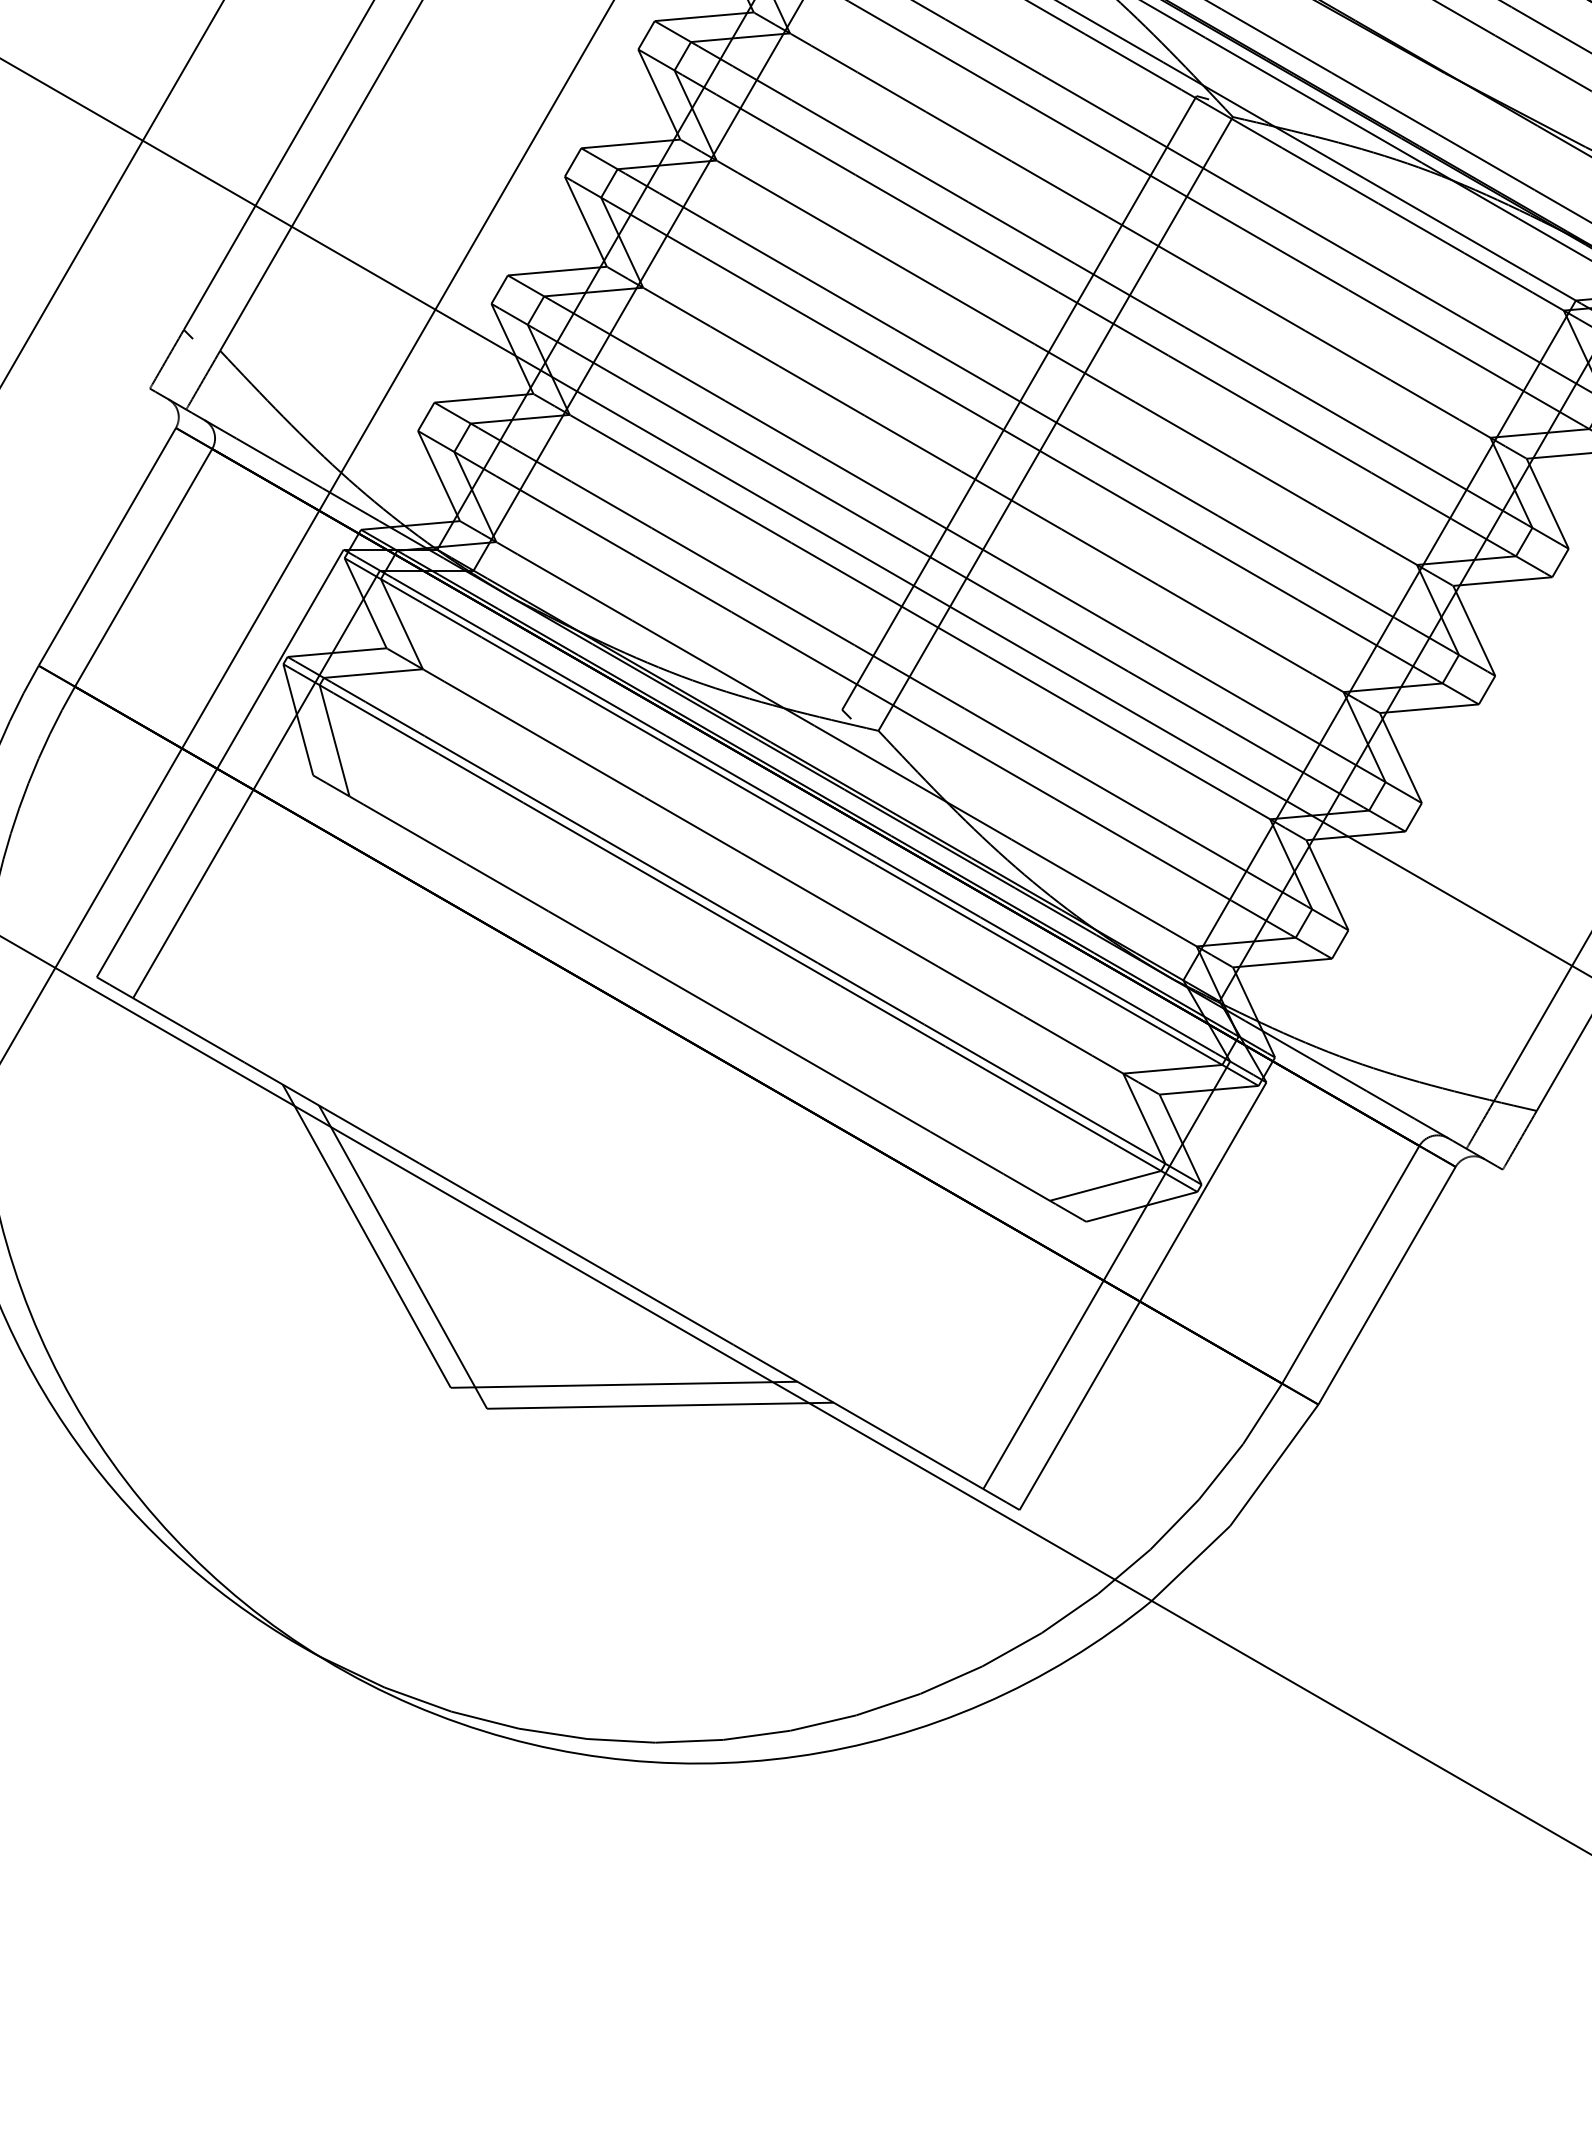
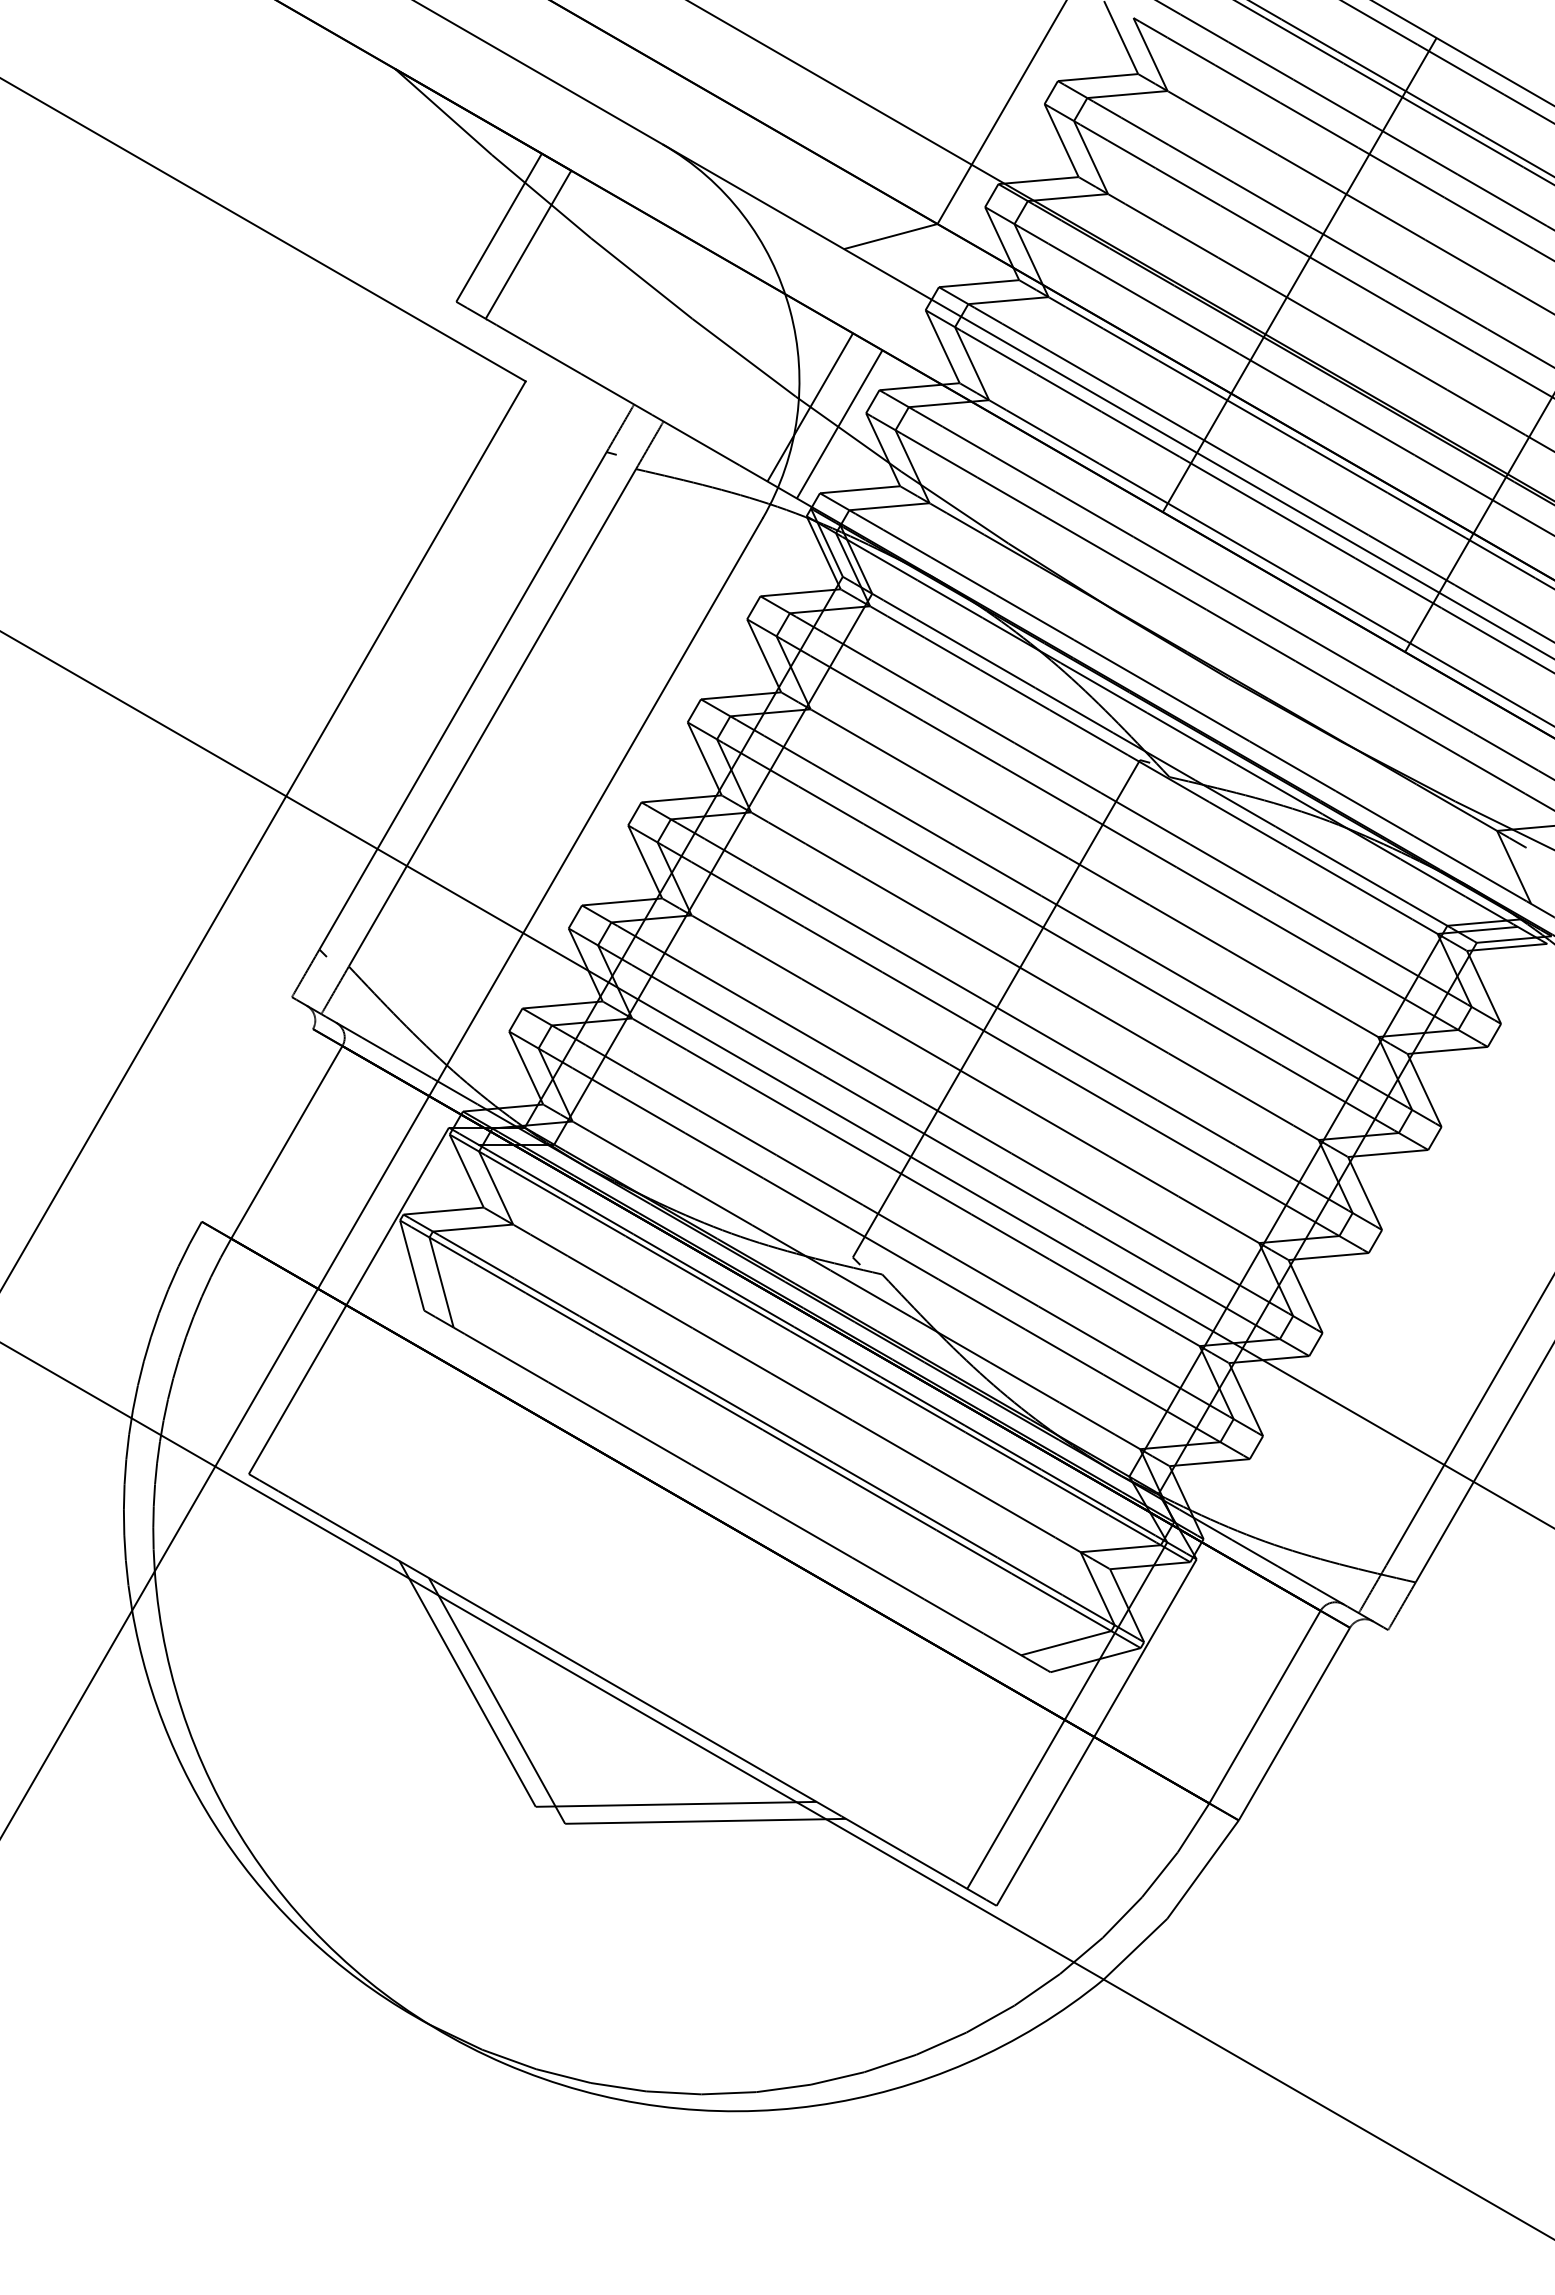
line: (1055, 423) -> (1025, 1025), removed
line: (107, 547) -> (257, 1125), removed
line: (256, 783) -> (378, 1317), removed

